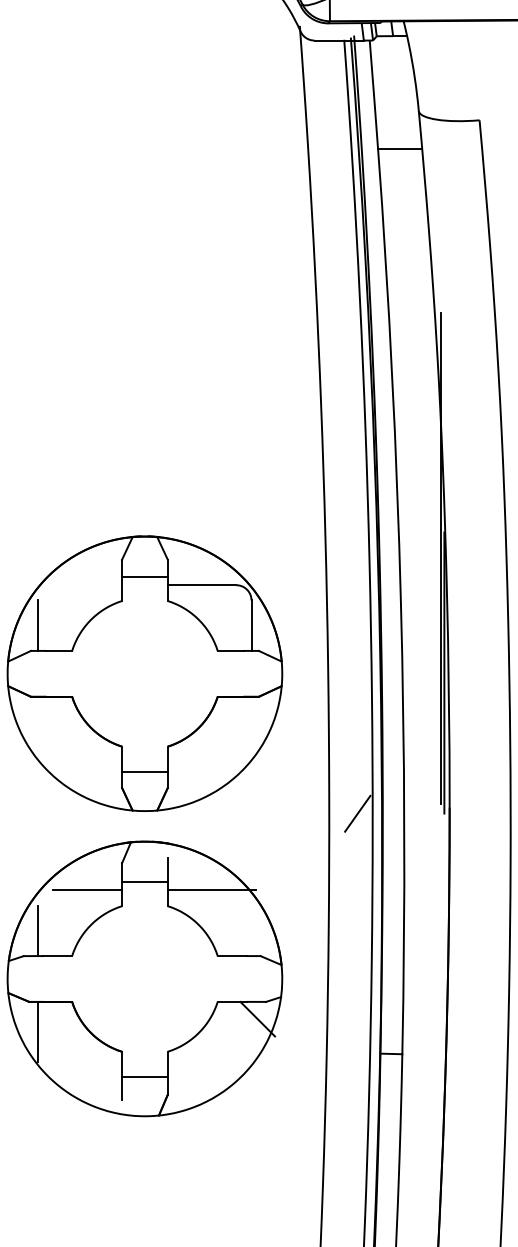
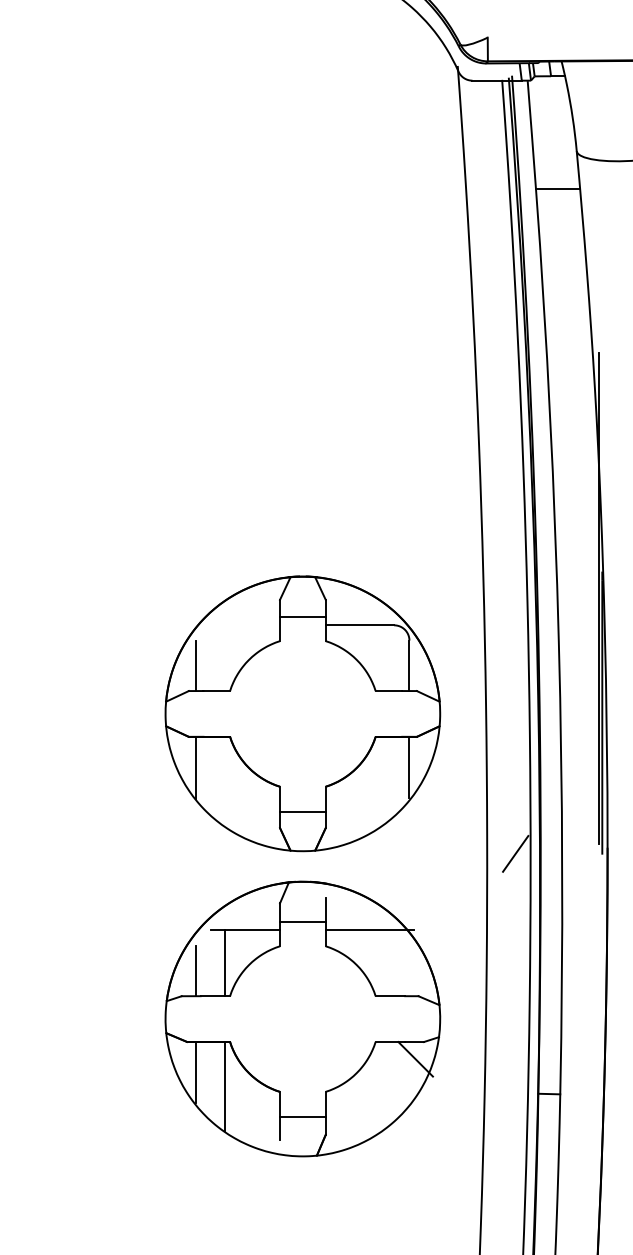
line: (37, 727) -> (195, 767), added
line: (251, 727) -> (409, 767), added
line: (67, 923) -> (225, 963), added
line: (67, 1046) -> (225, 1086), added

